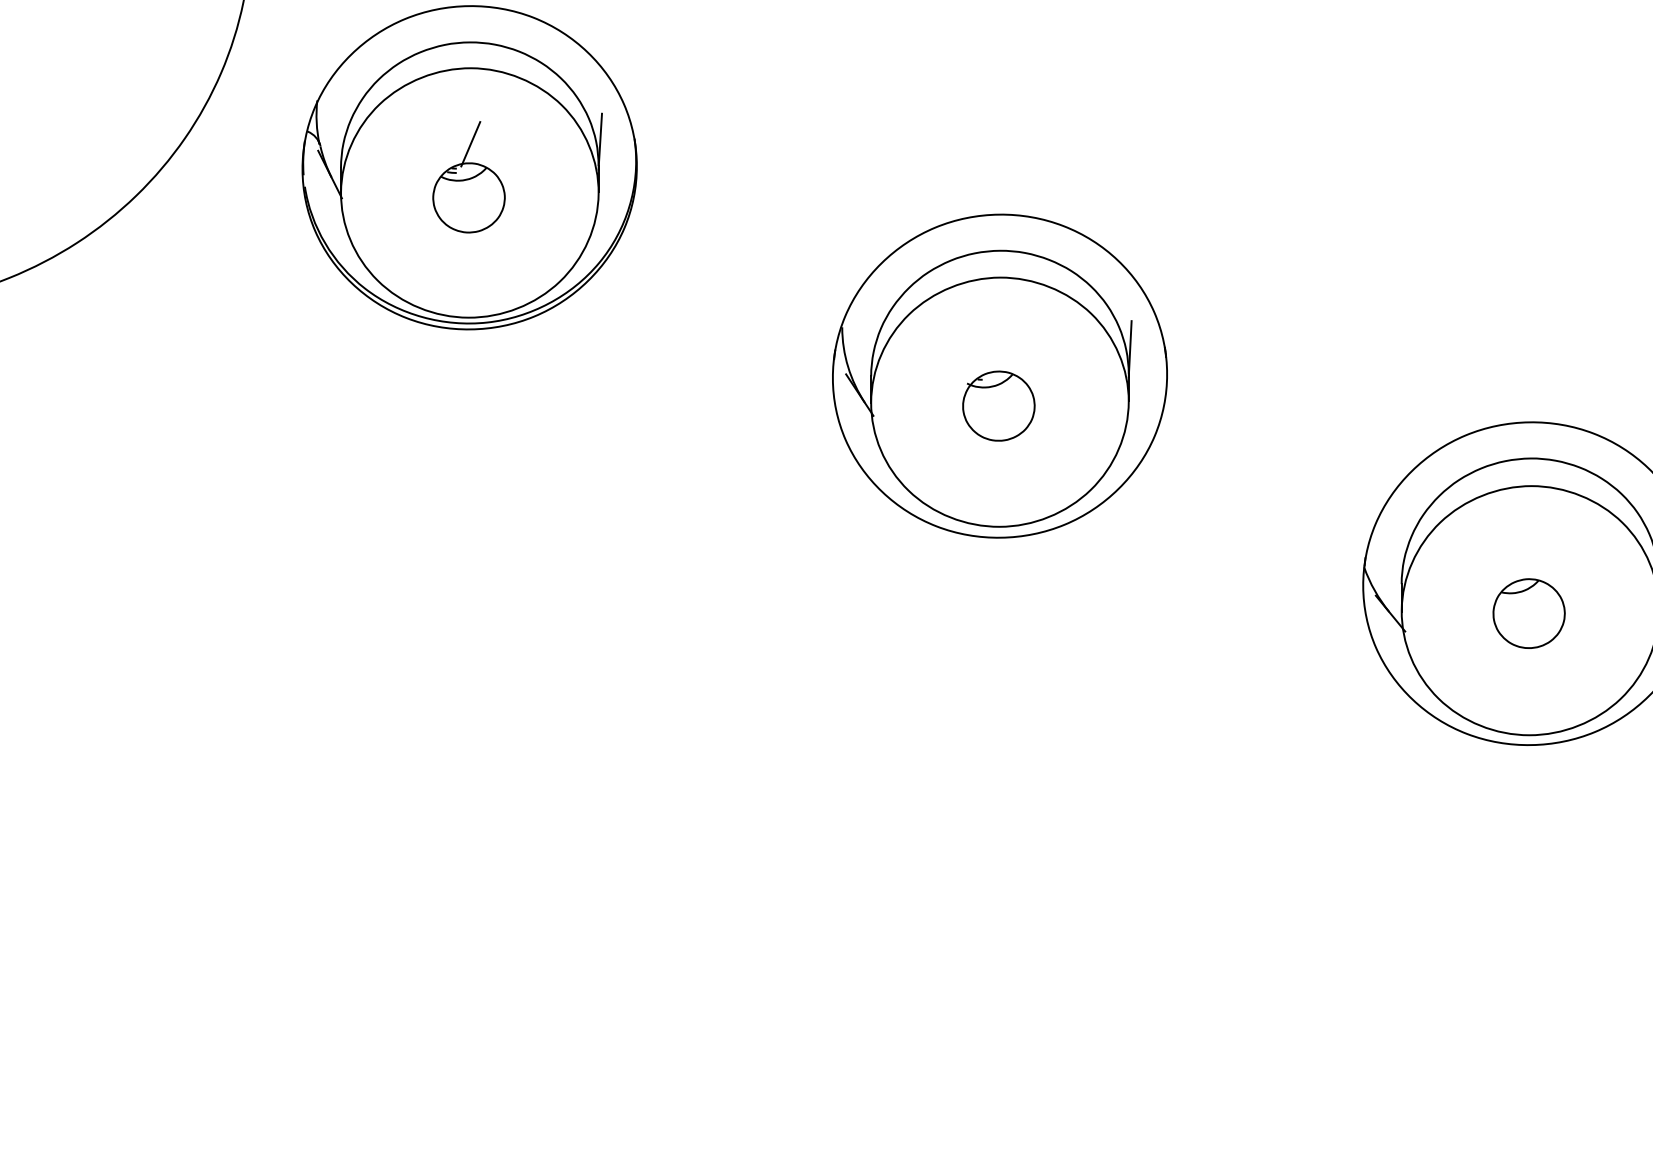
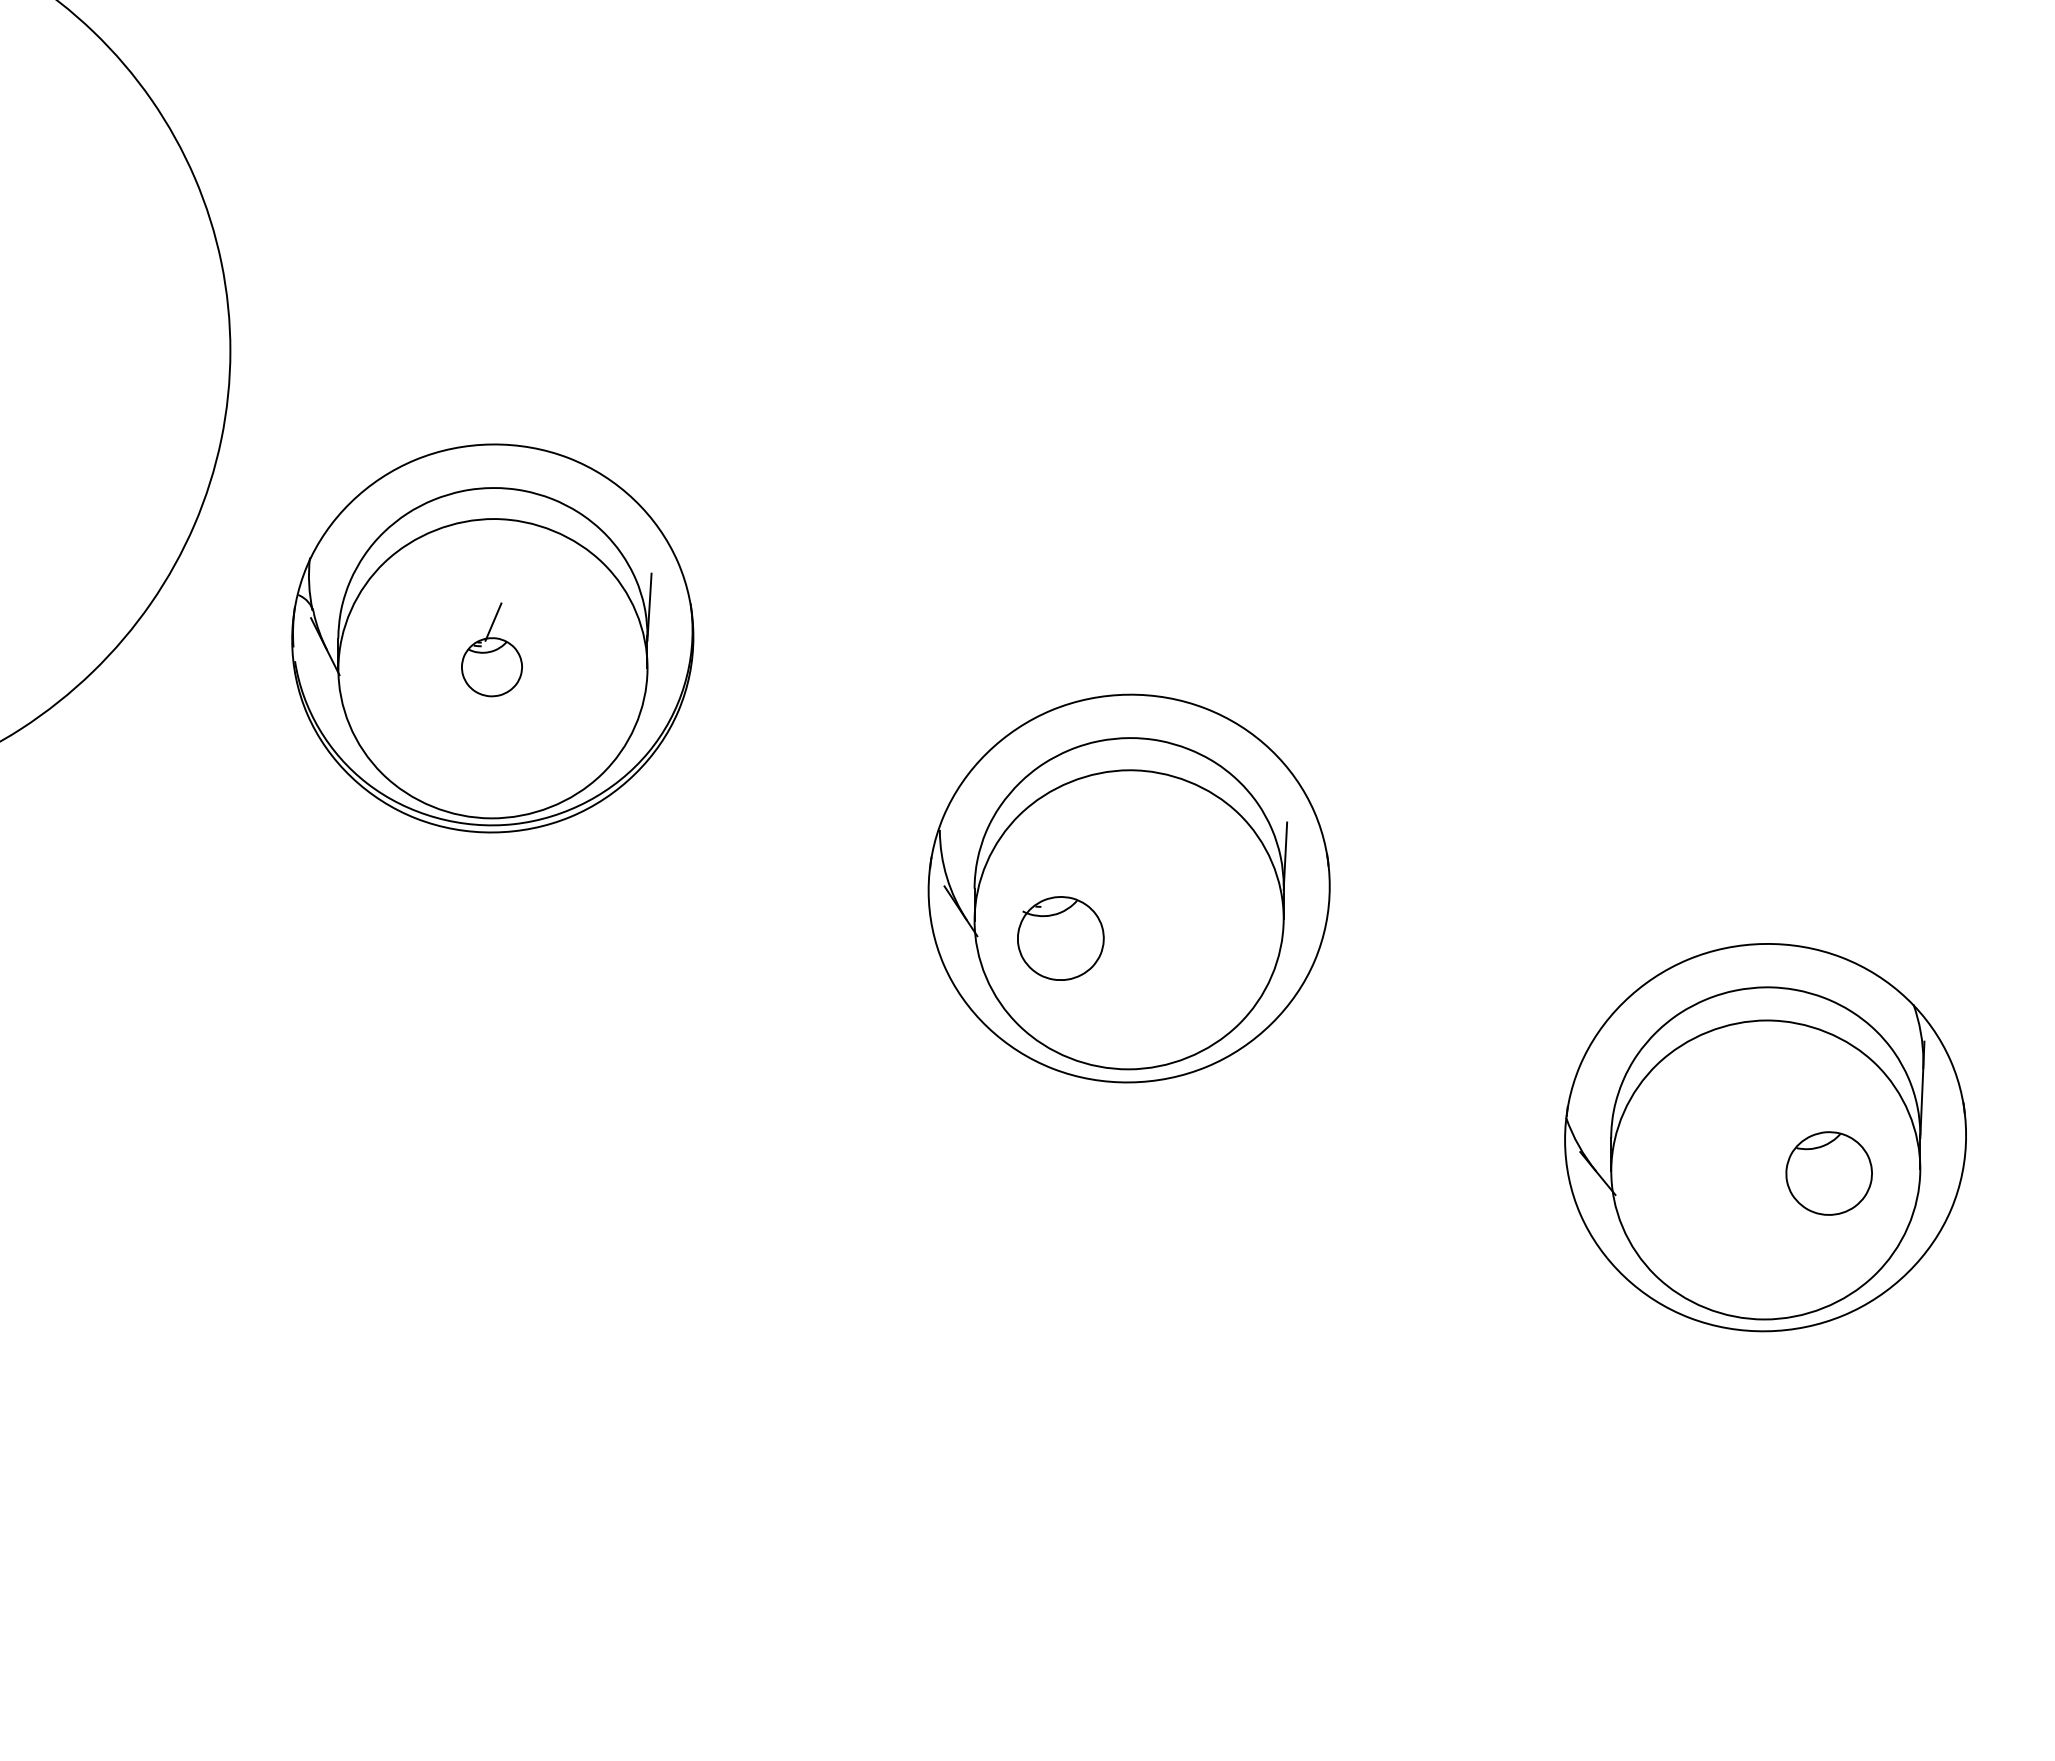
part: (468, 176) -> (491, 649), size x0.7
part: (998, 406) -> (1060, 938), moved
part: (1528, 613) -> (1828, 1173), moved

